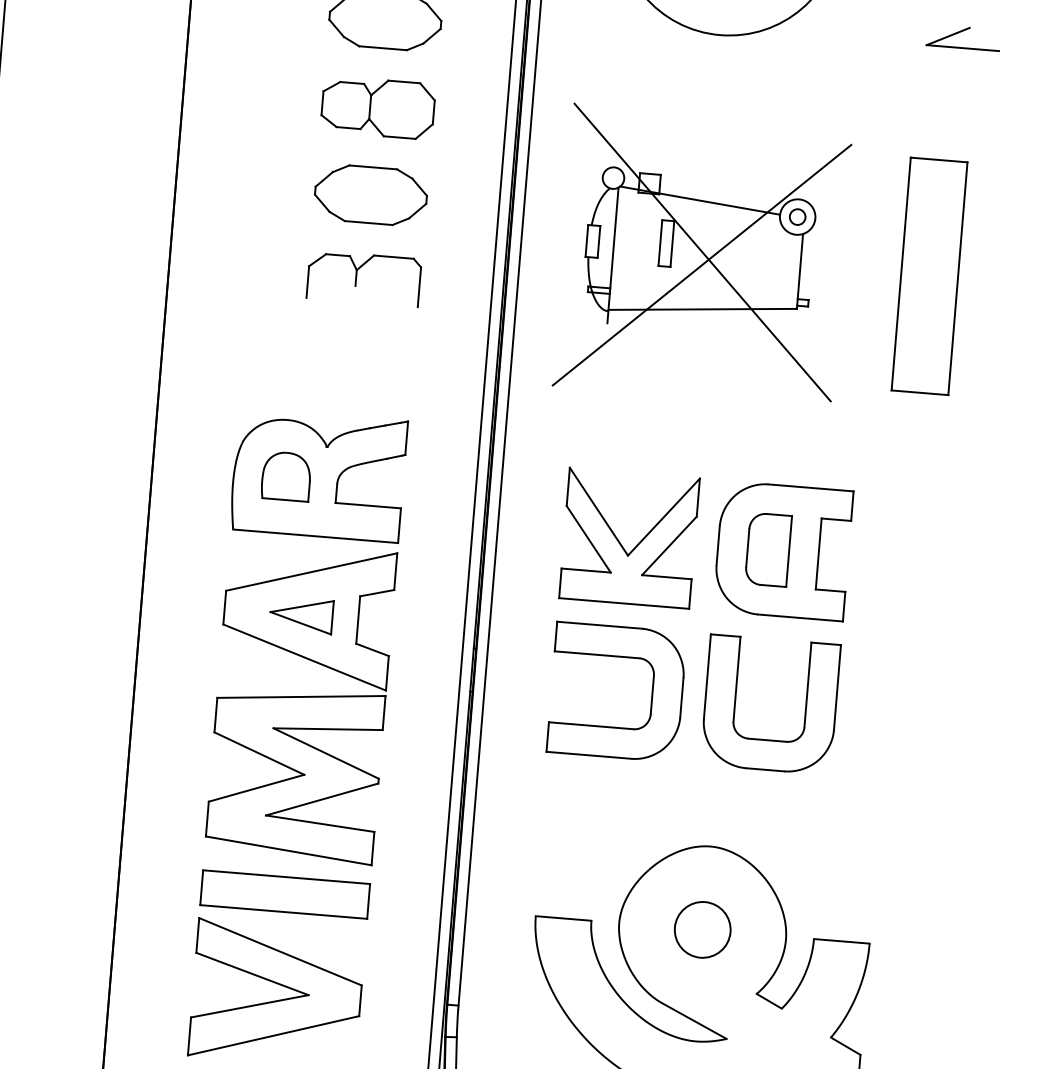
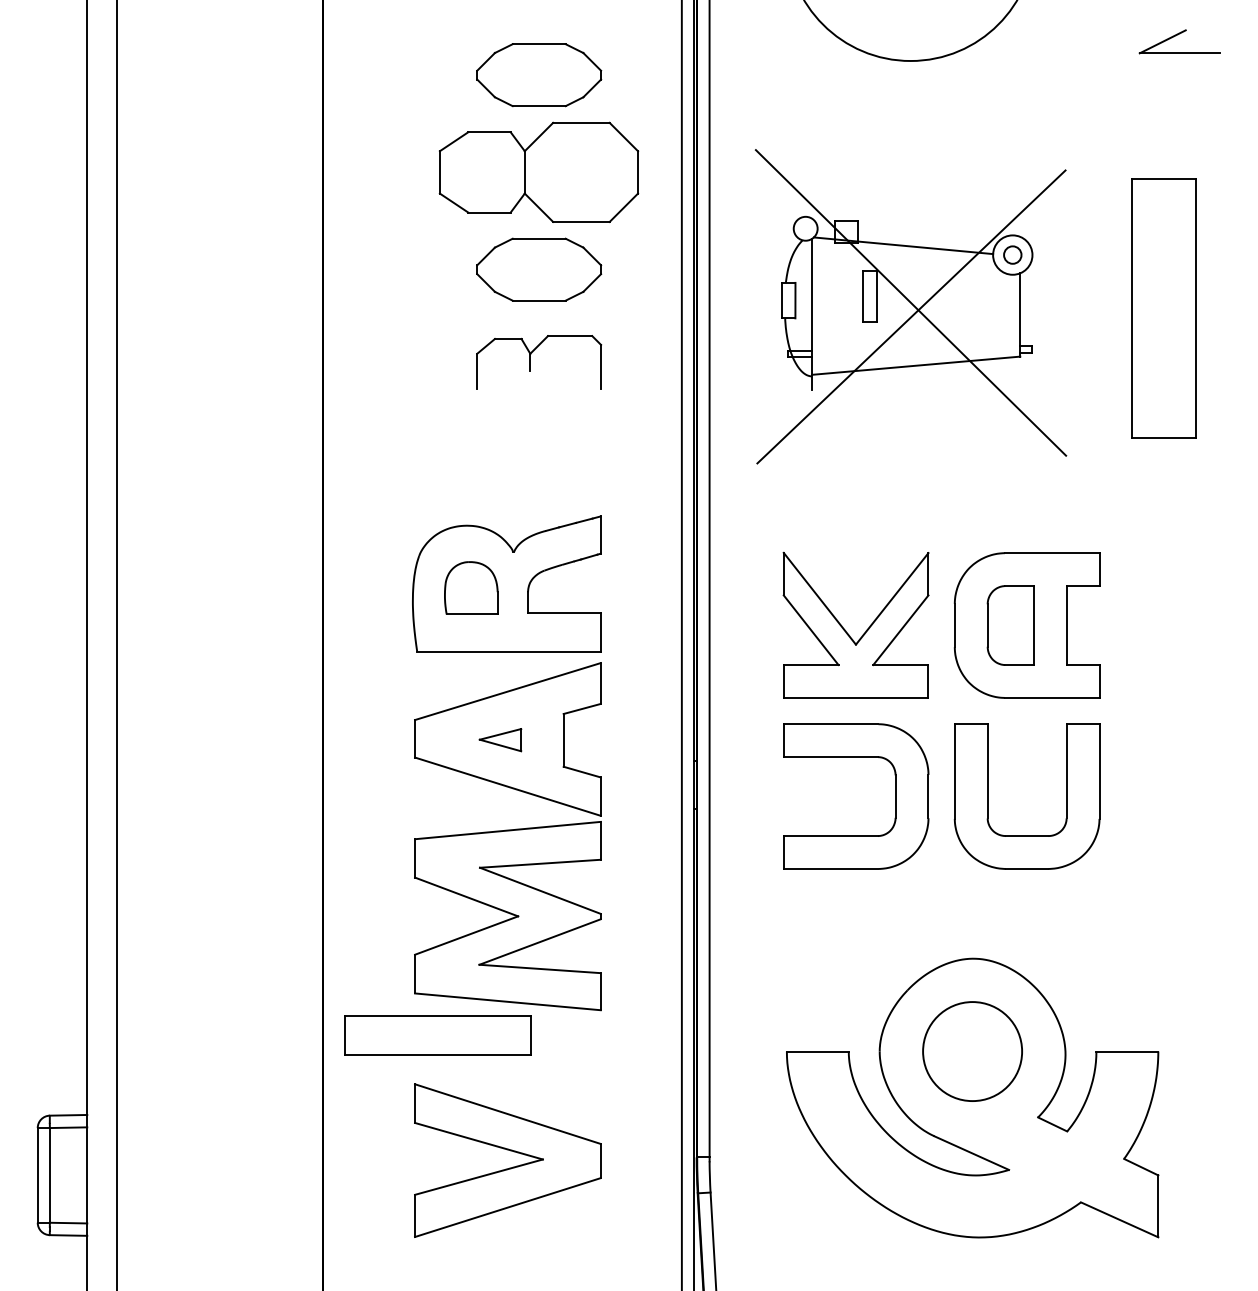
part: (378, 107) -> (539, 172), size x1.6
part: (301, 614) -> (500, 739), size x0.6
part: (284, 894) -> (437, 1035), moved
circle: (702, 929) -> (972, 1051), size x1.6

